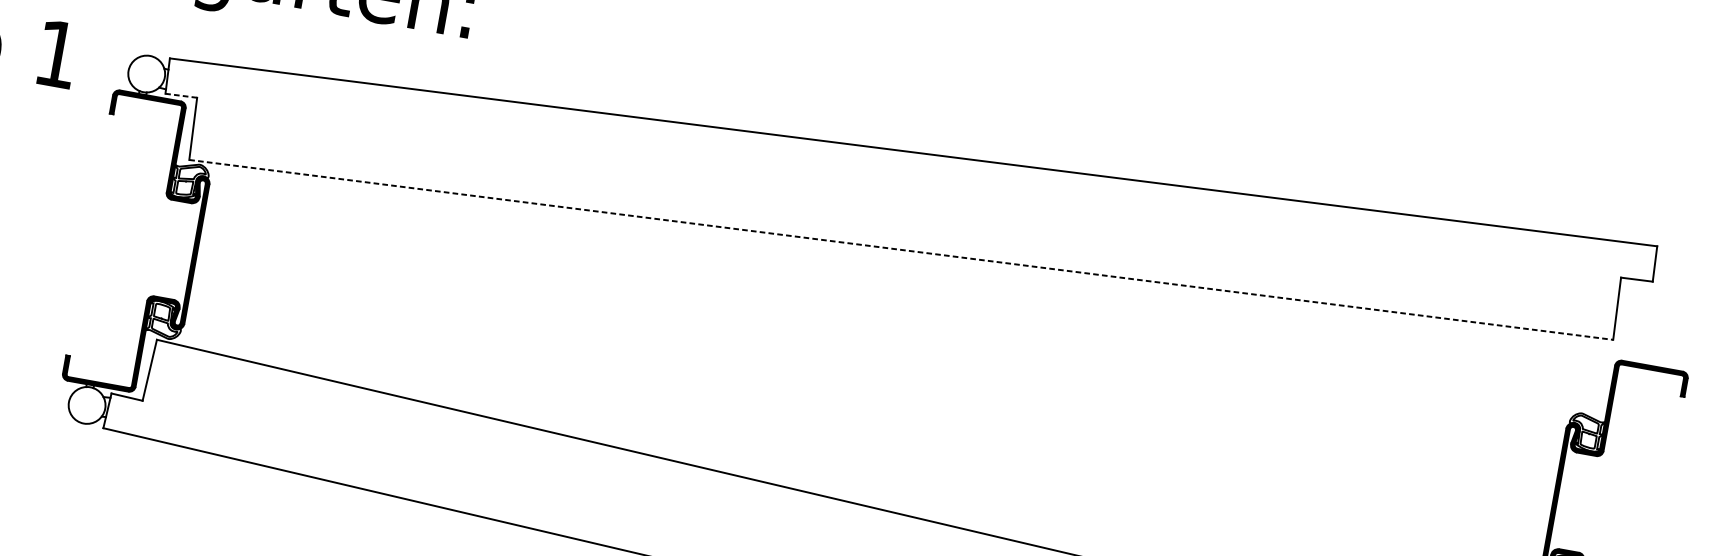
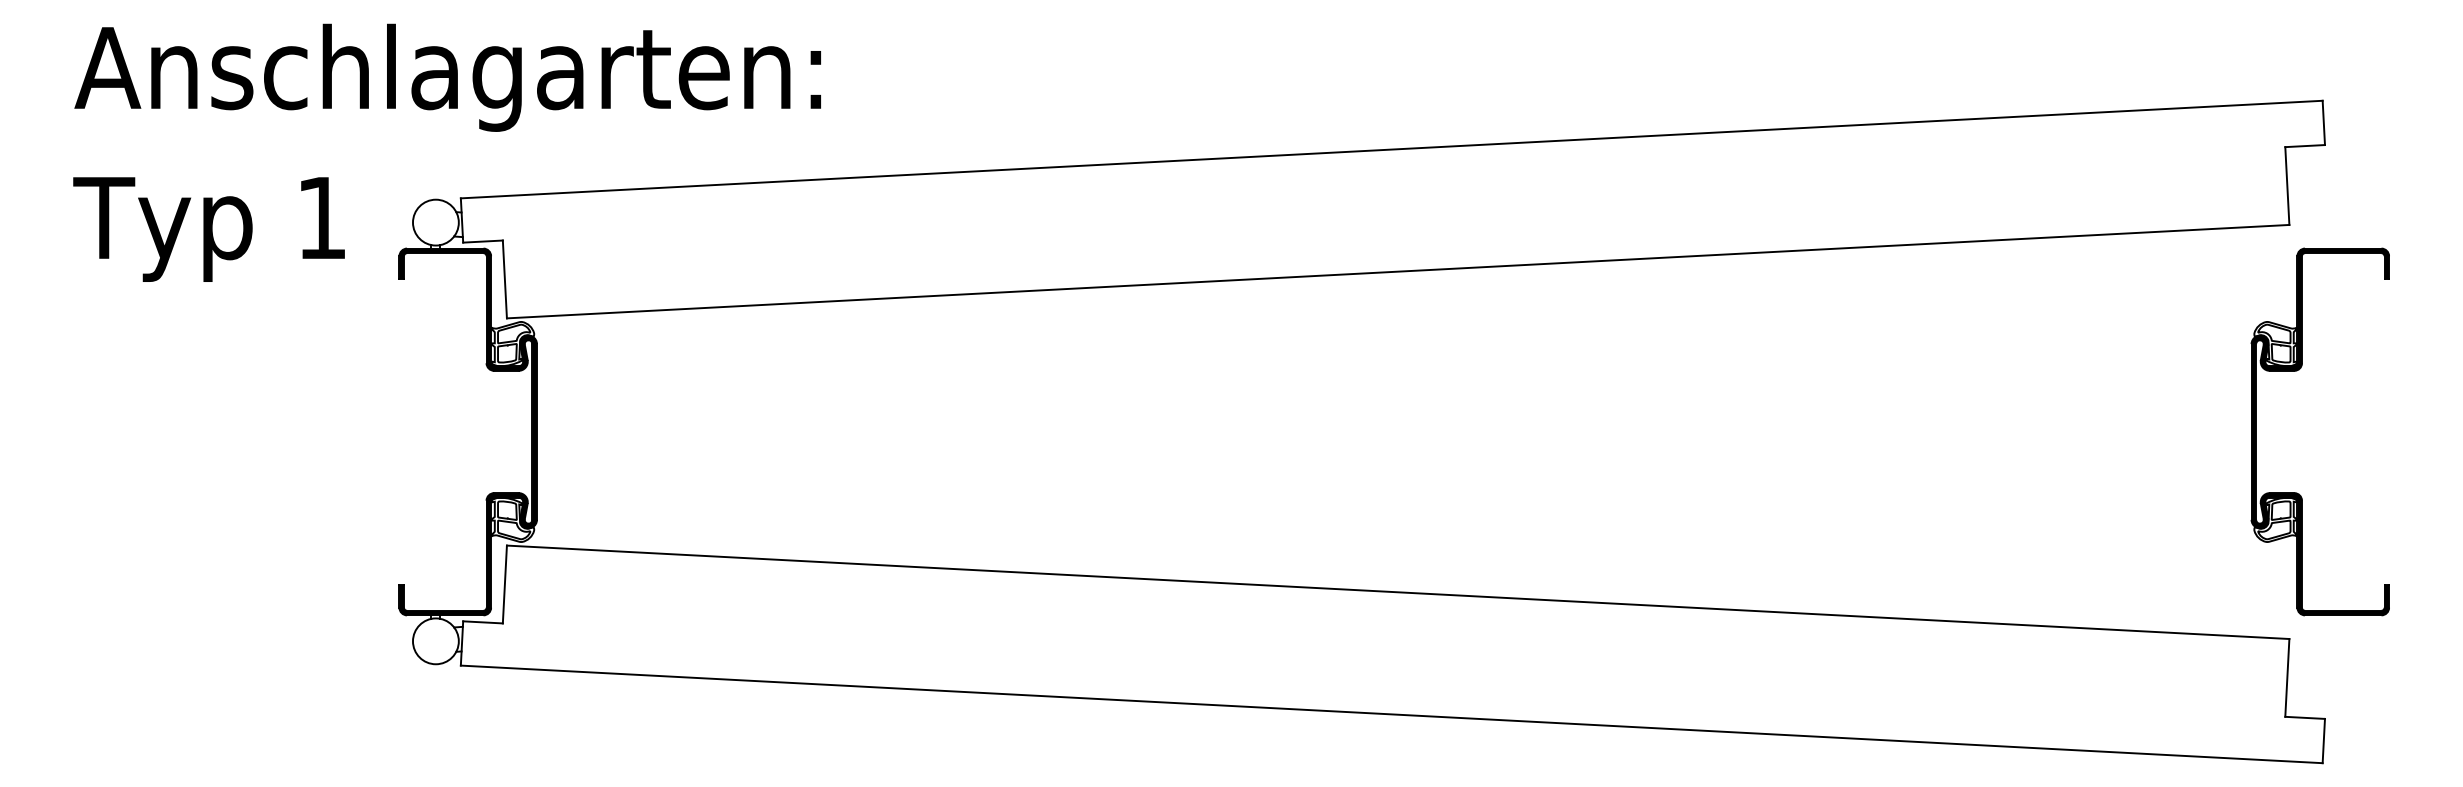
line: (181, 95) -> (483, 241), dashed -> solid
line: (901, 249) -> (1398, 271), dashed -> solid

